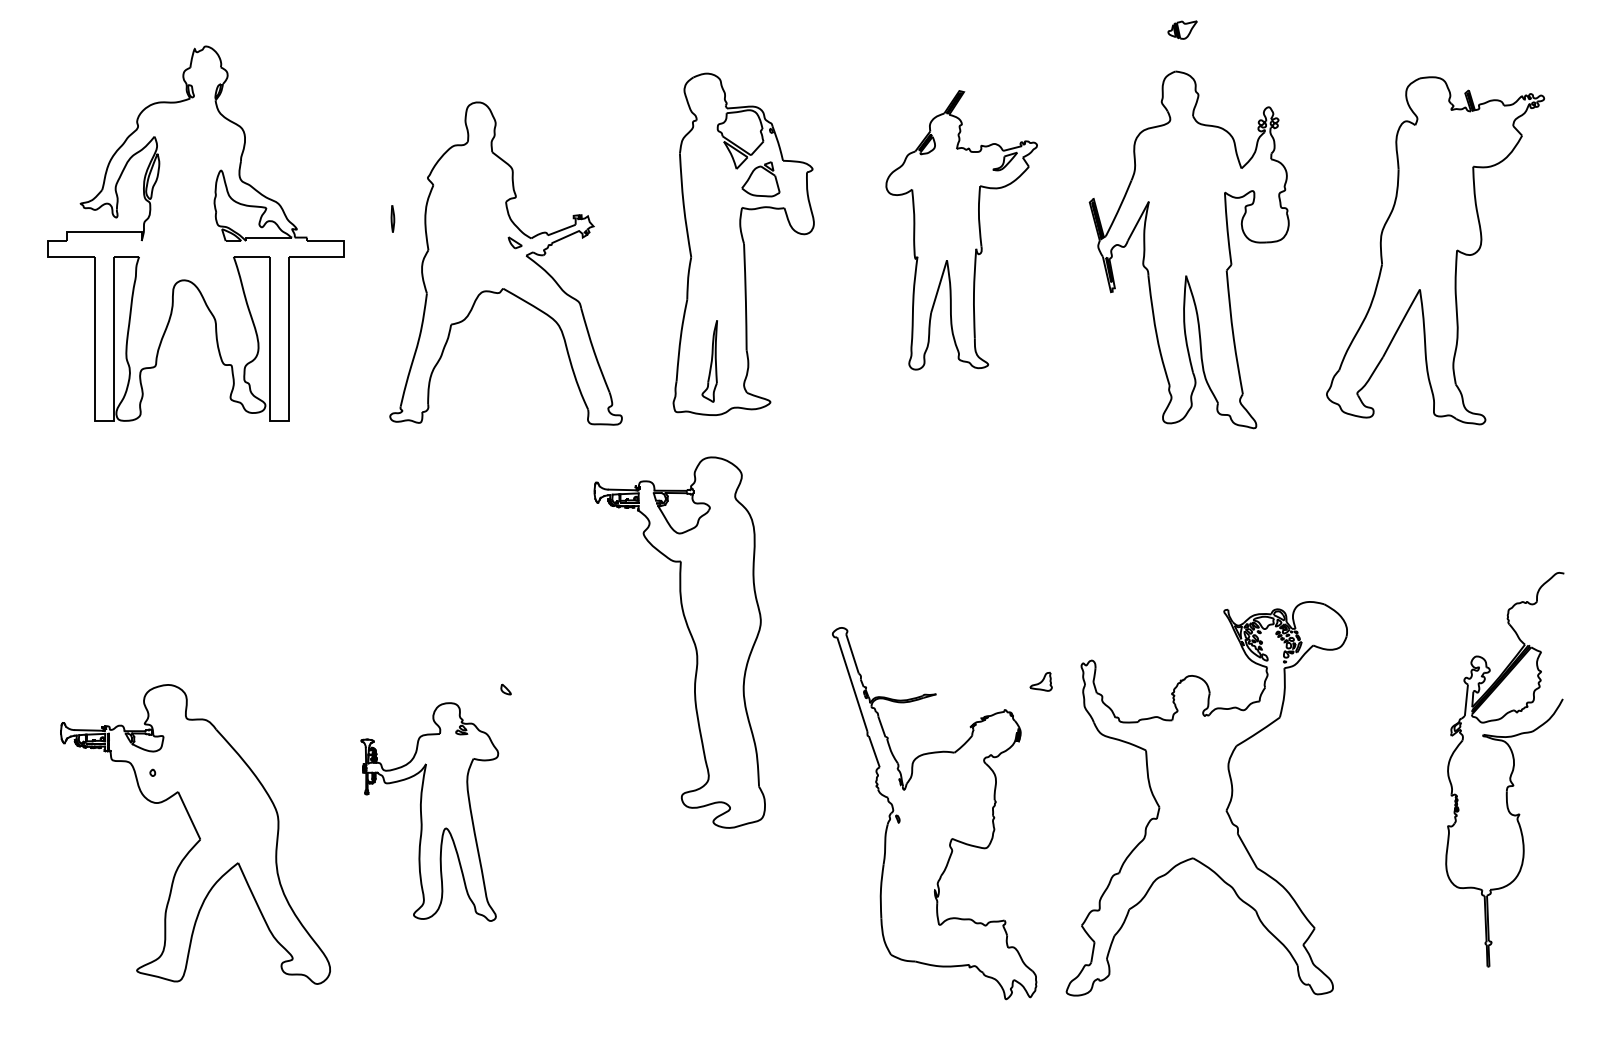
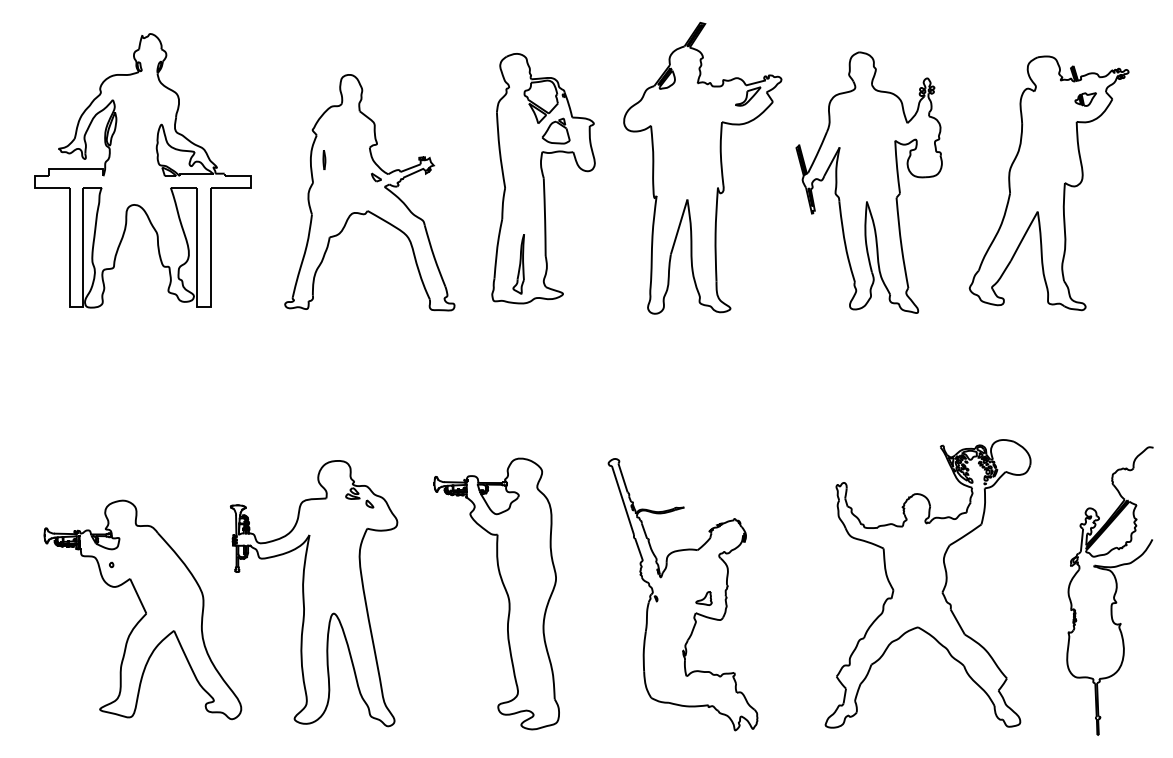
part: (1182, 29) -> (1085, 99), moved
part: (392, 218) -> (324, 159), moved
part: (961, 230) -> (702, 168), size x1.43
part: (690, 636) -> (504, 589), moved
part: (1040, 681) -> (703, 598), moved
part: (1510, 773) -> (1114, 593), moved
part: (1206, 798) -> (927, 583), moved
part: (429, 811) -> (313, 593), size x1.67

